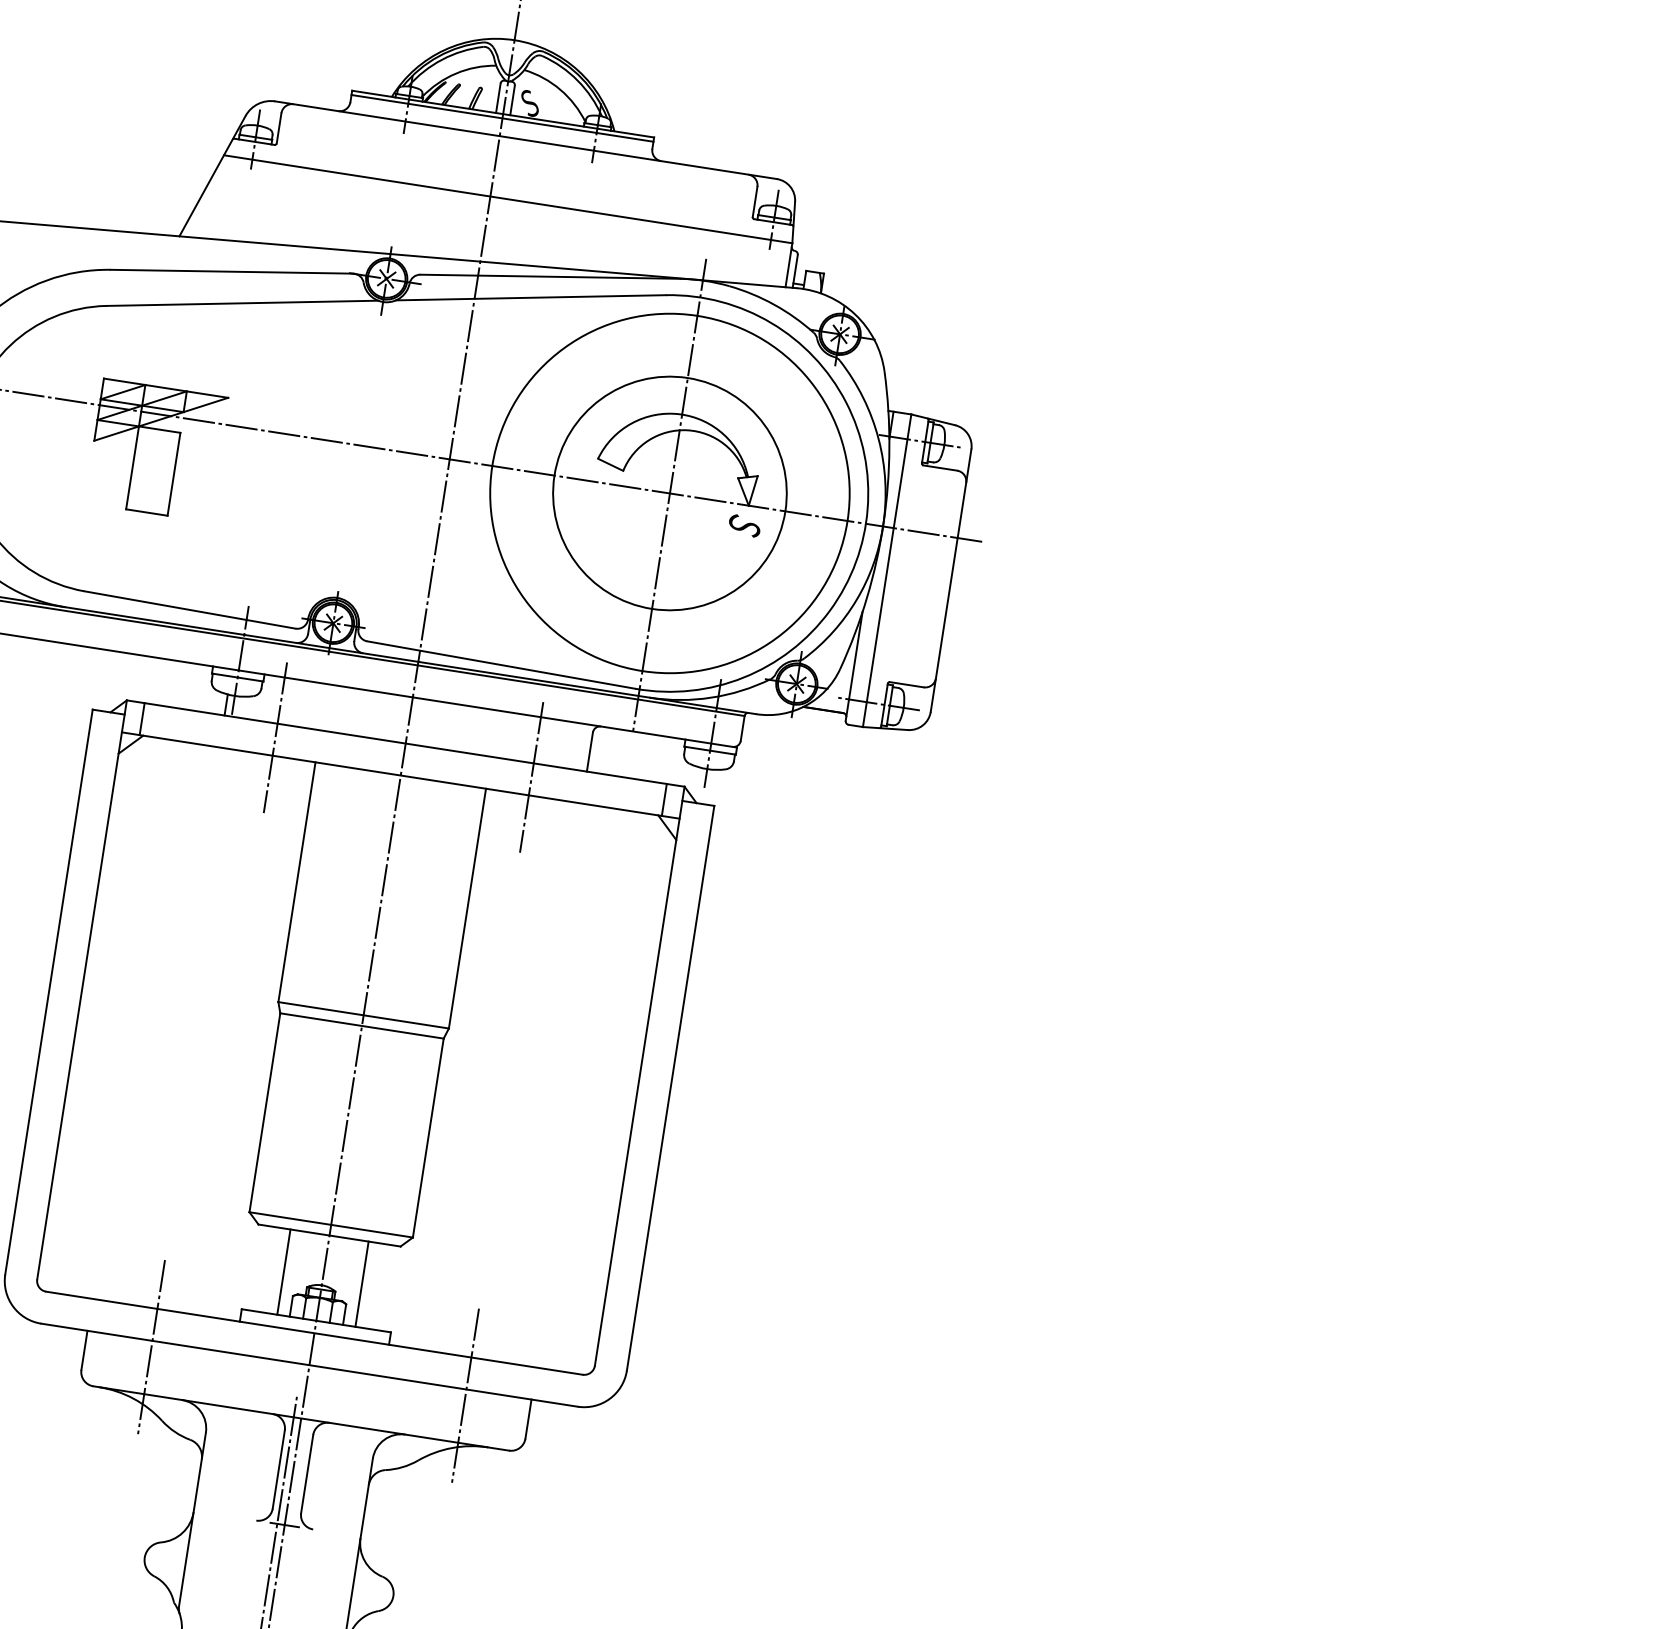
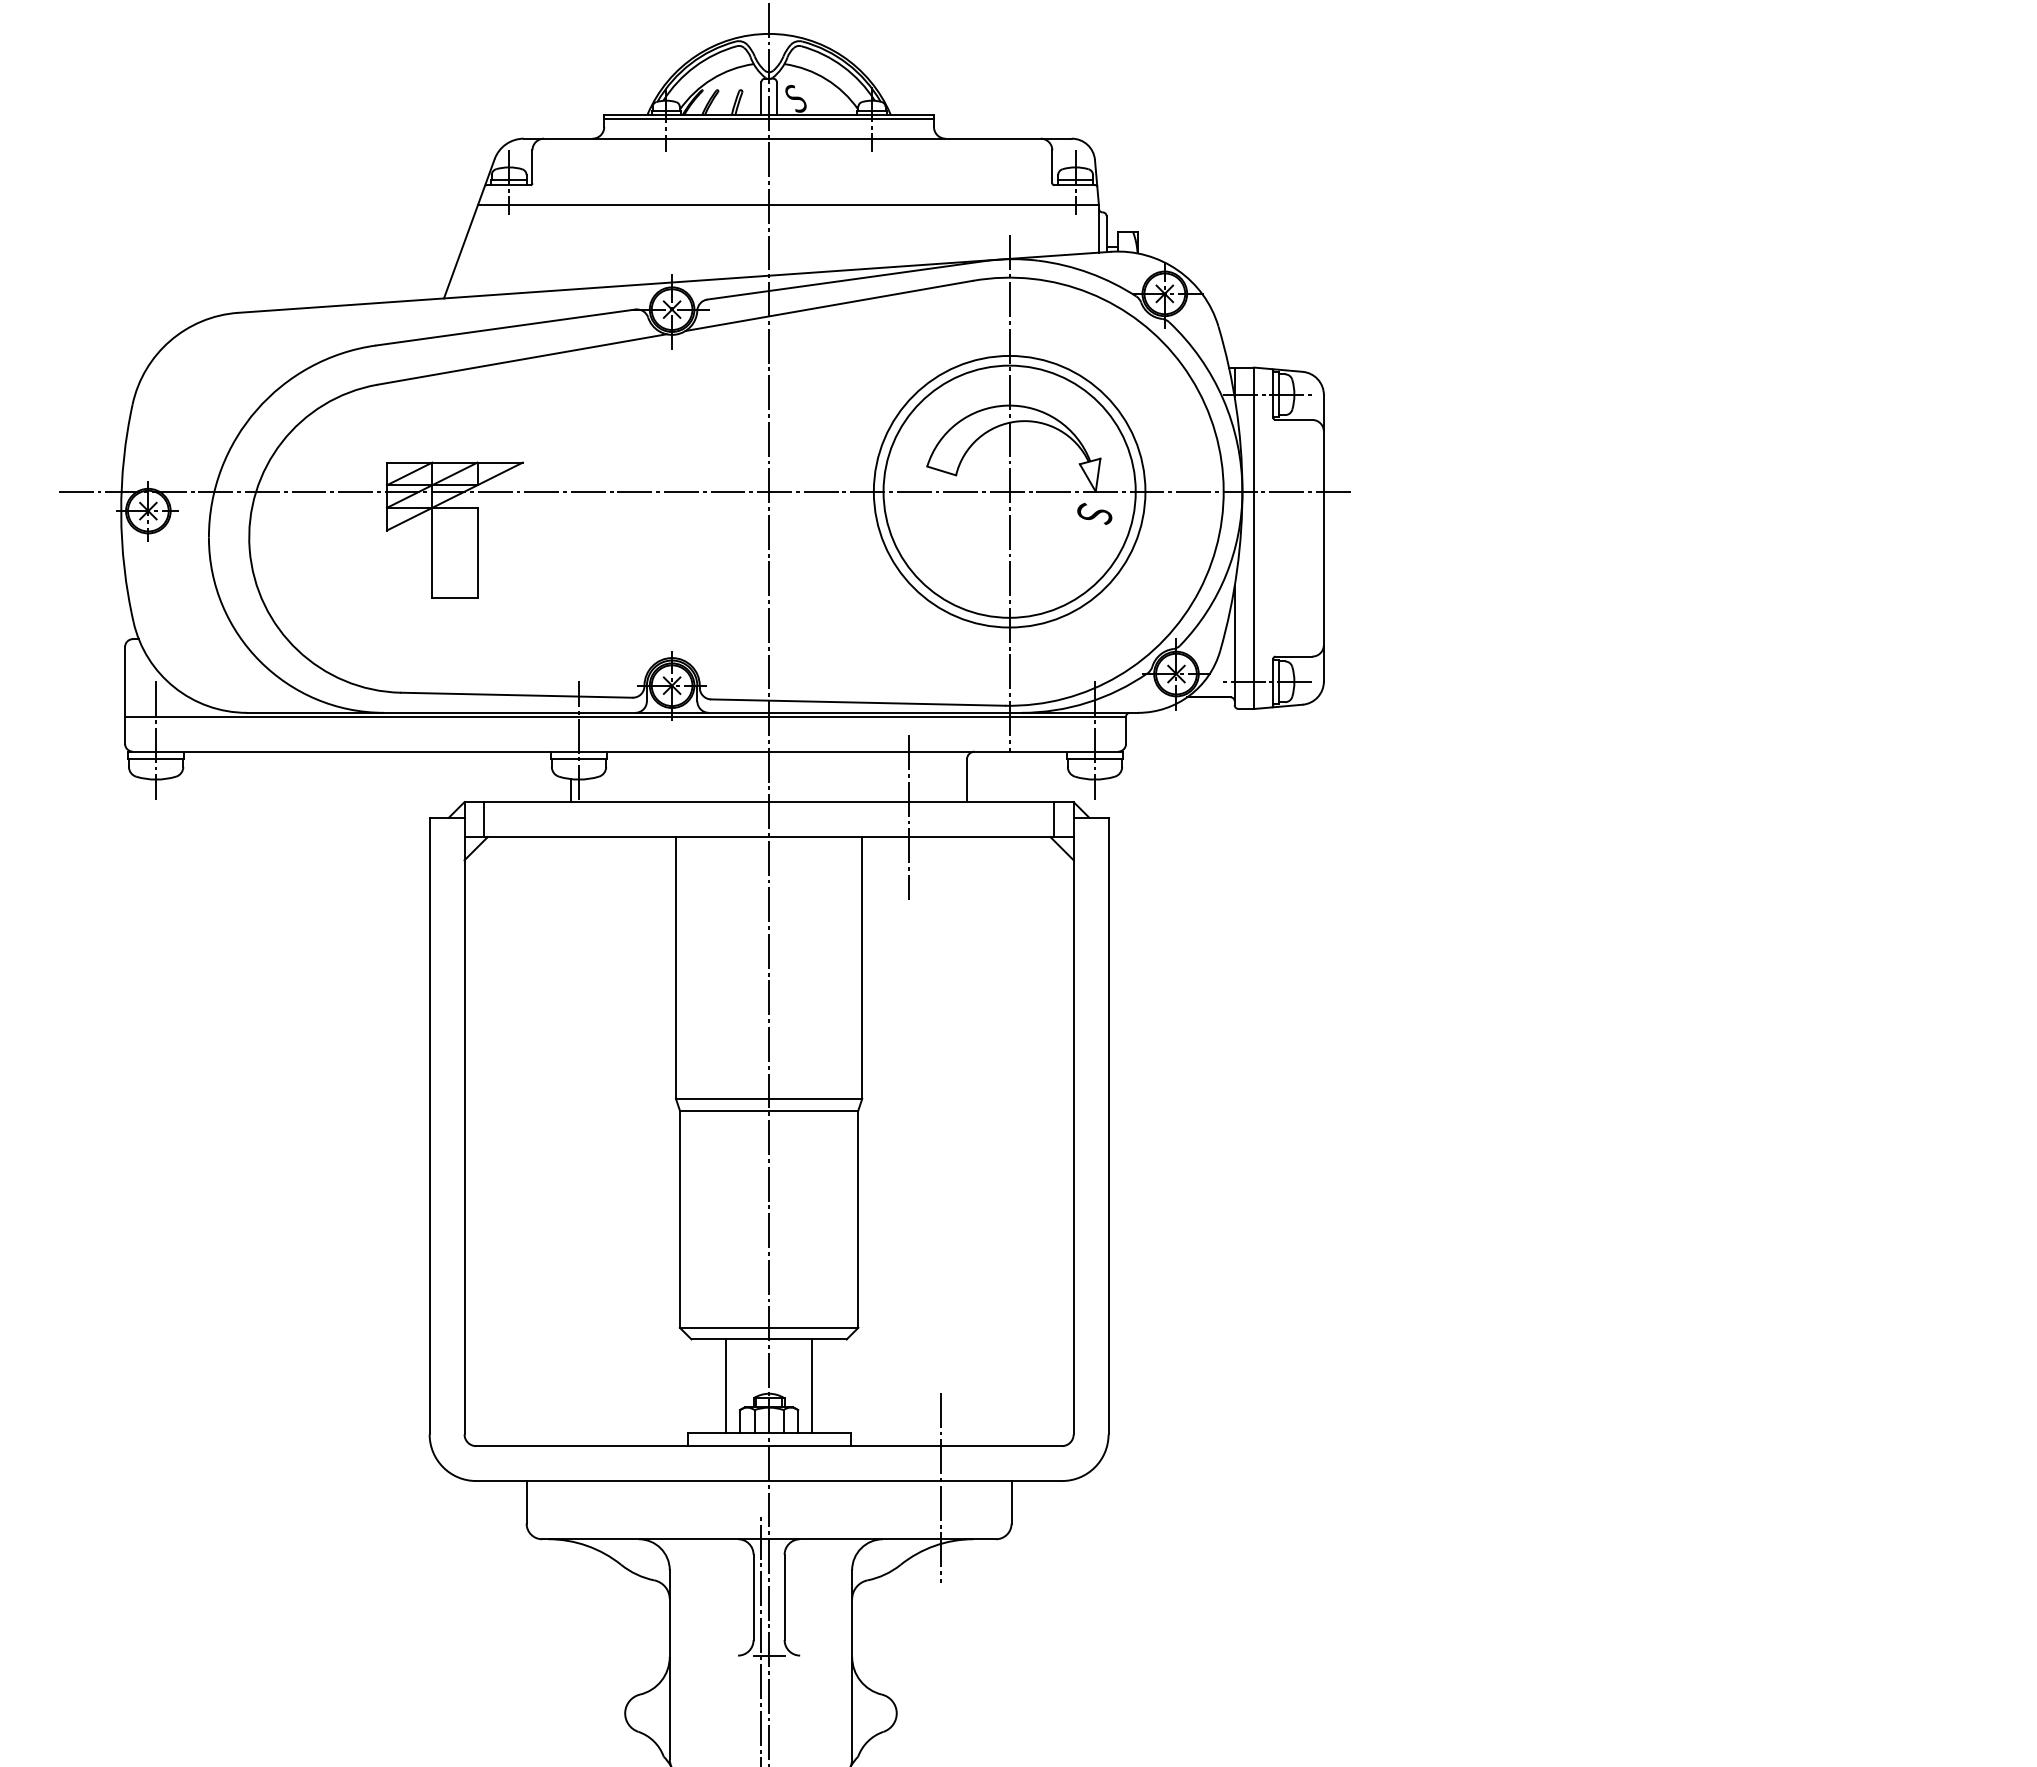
circle: (669, 493) -> (1009, 491), size x0.7
line: (275, 737) -> (629, 817), removed
line: (151, 1346) -> (597, 1487), removed

